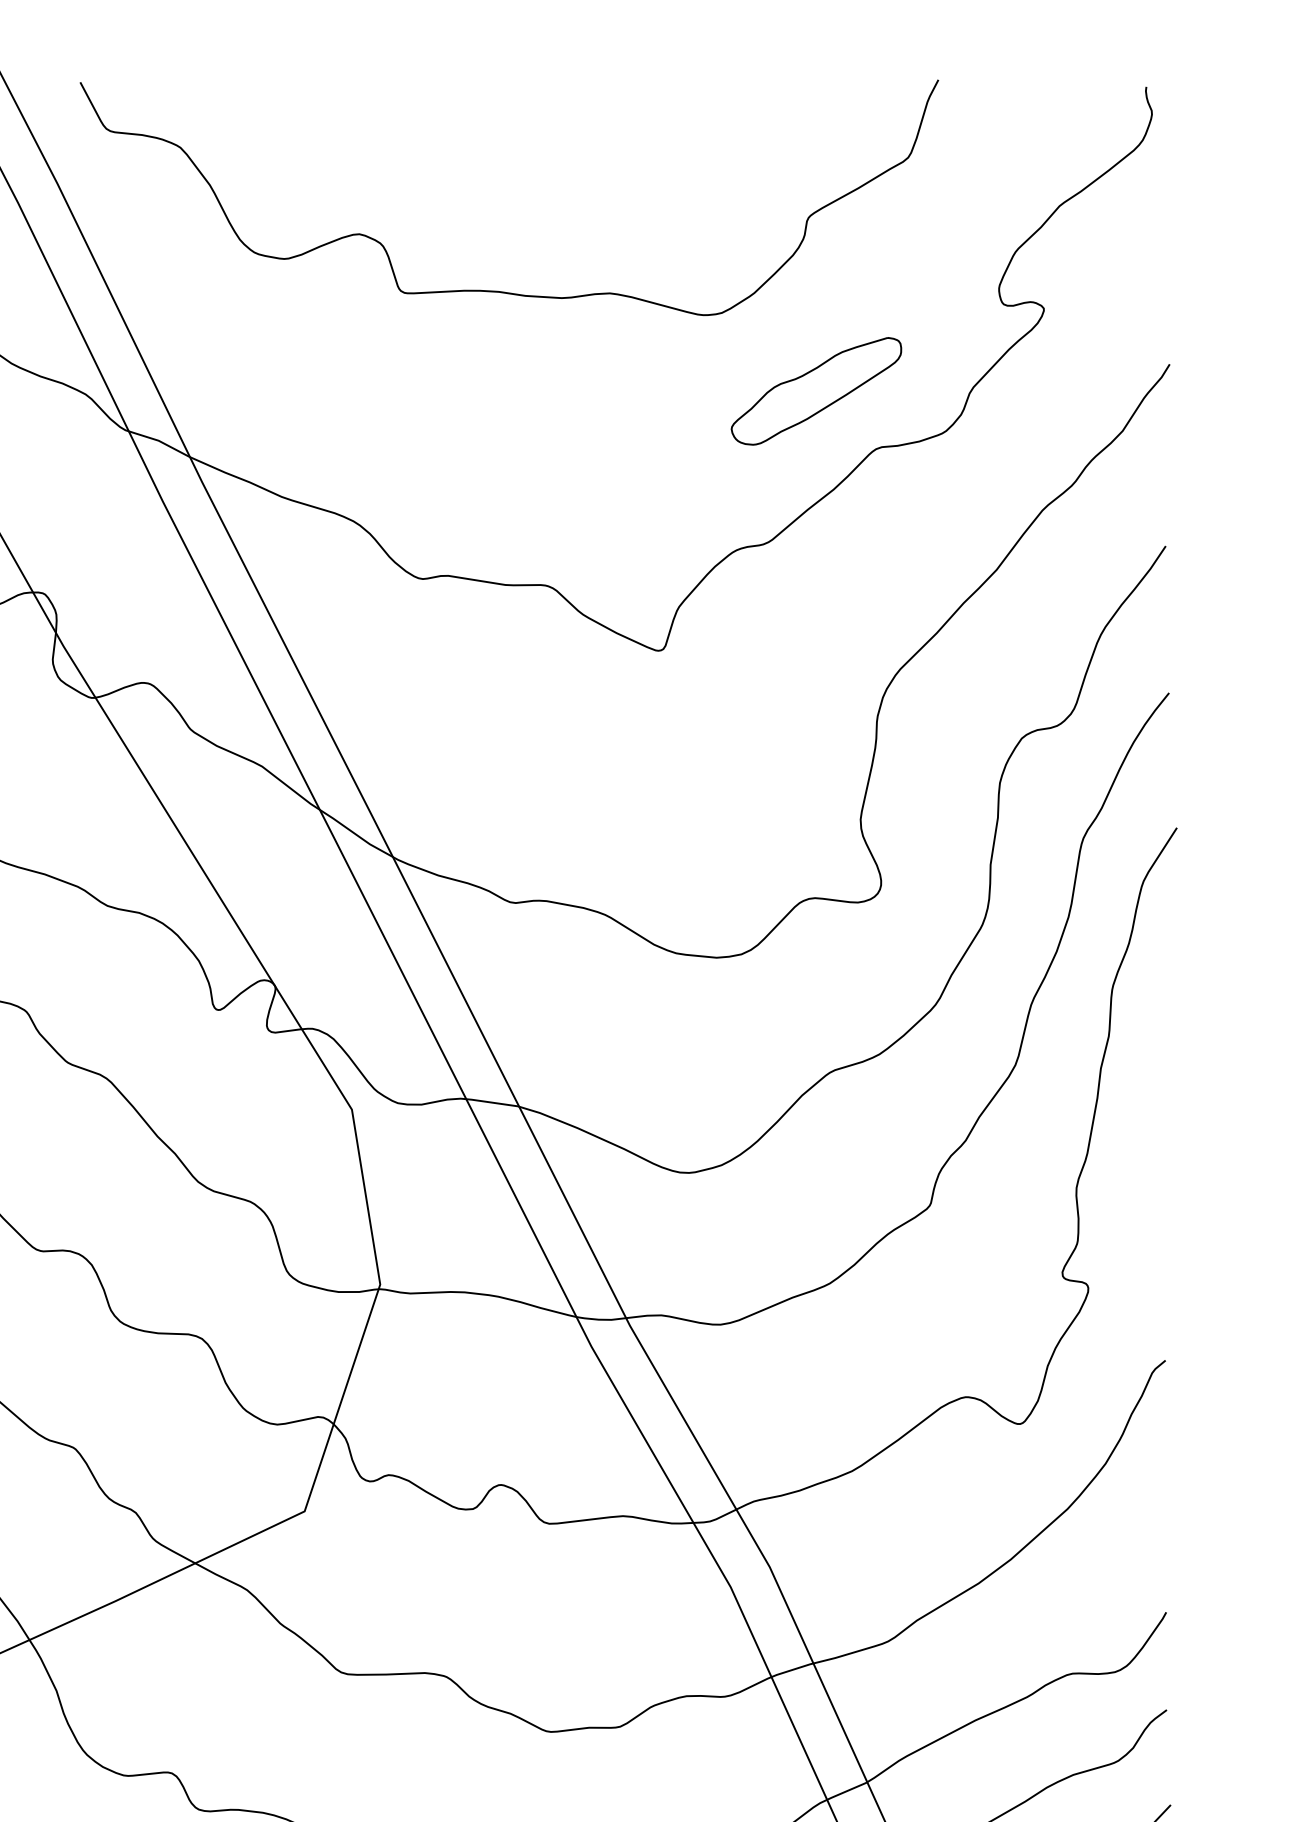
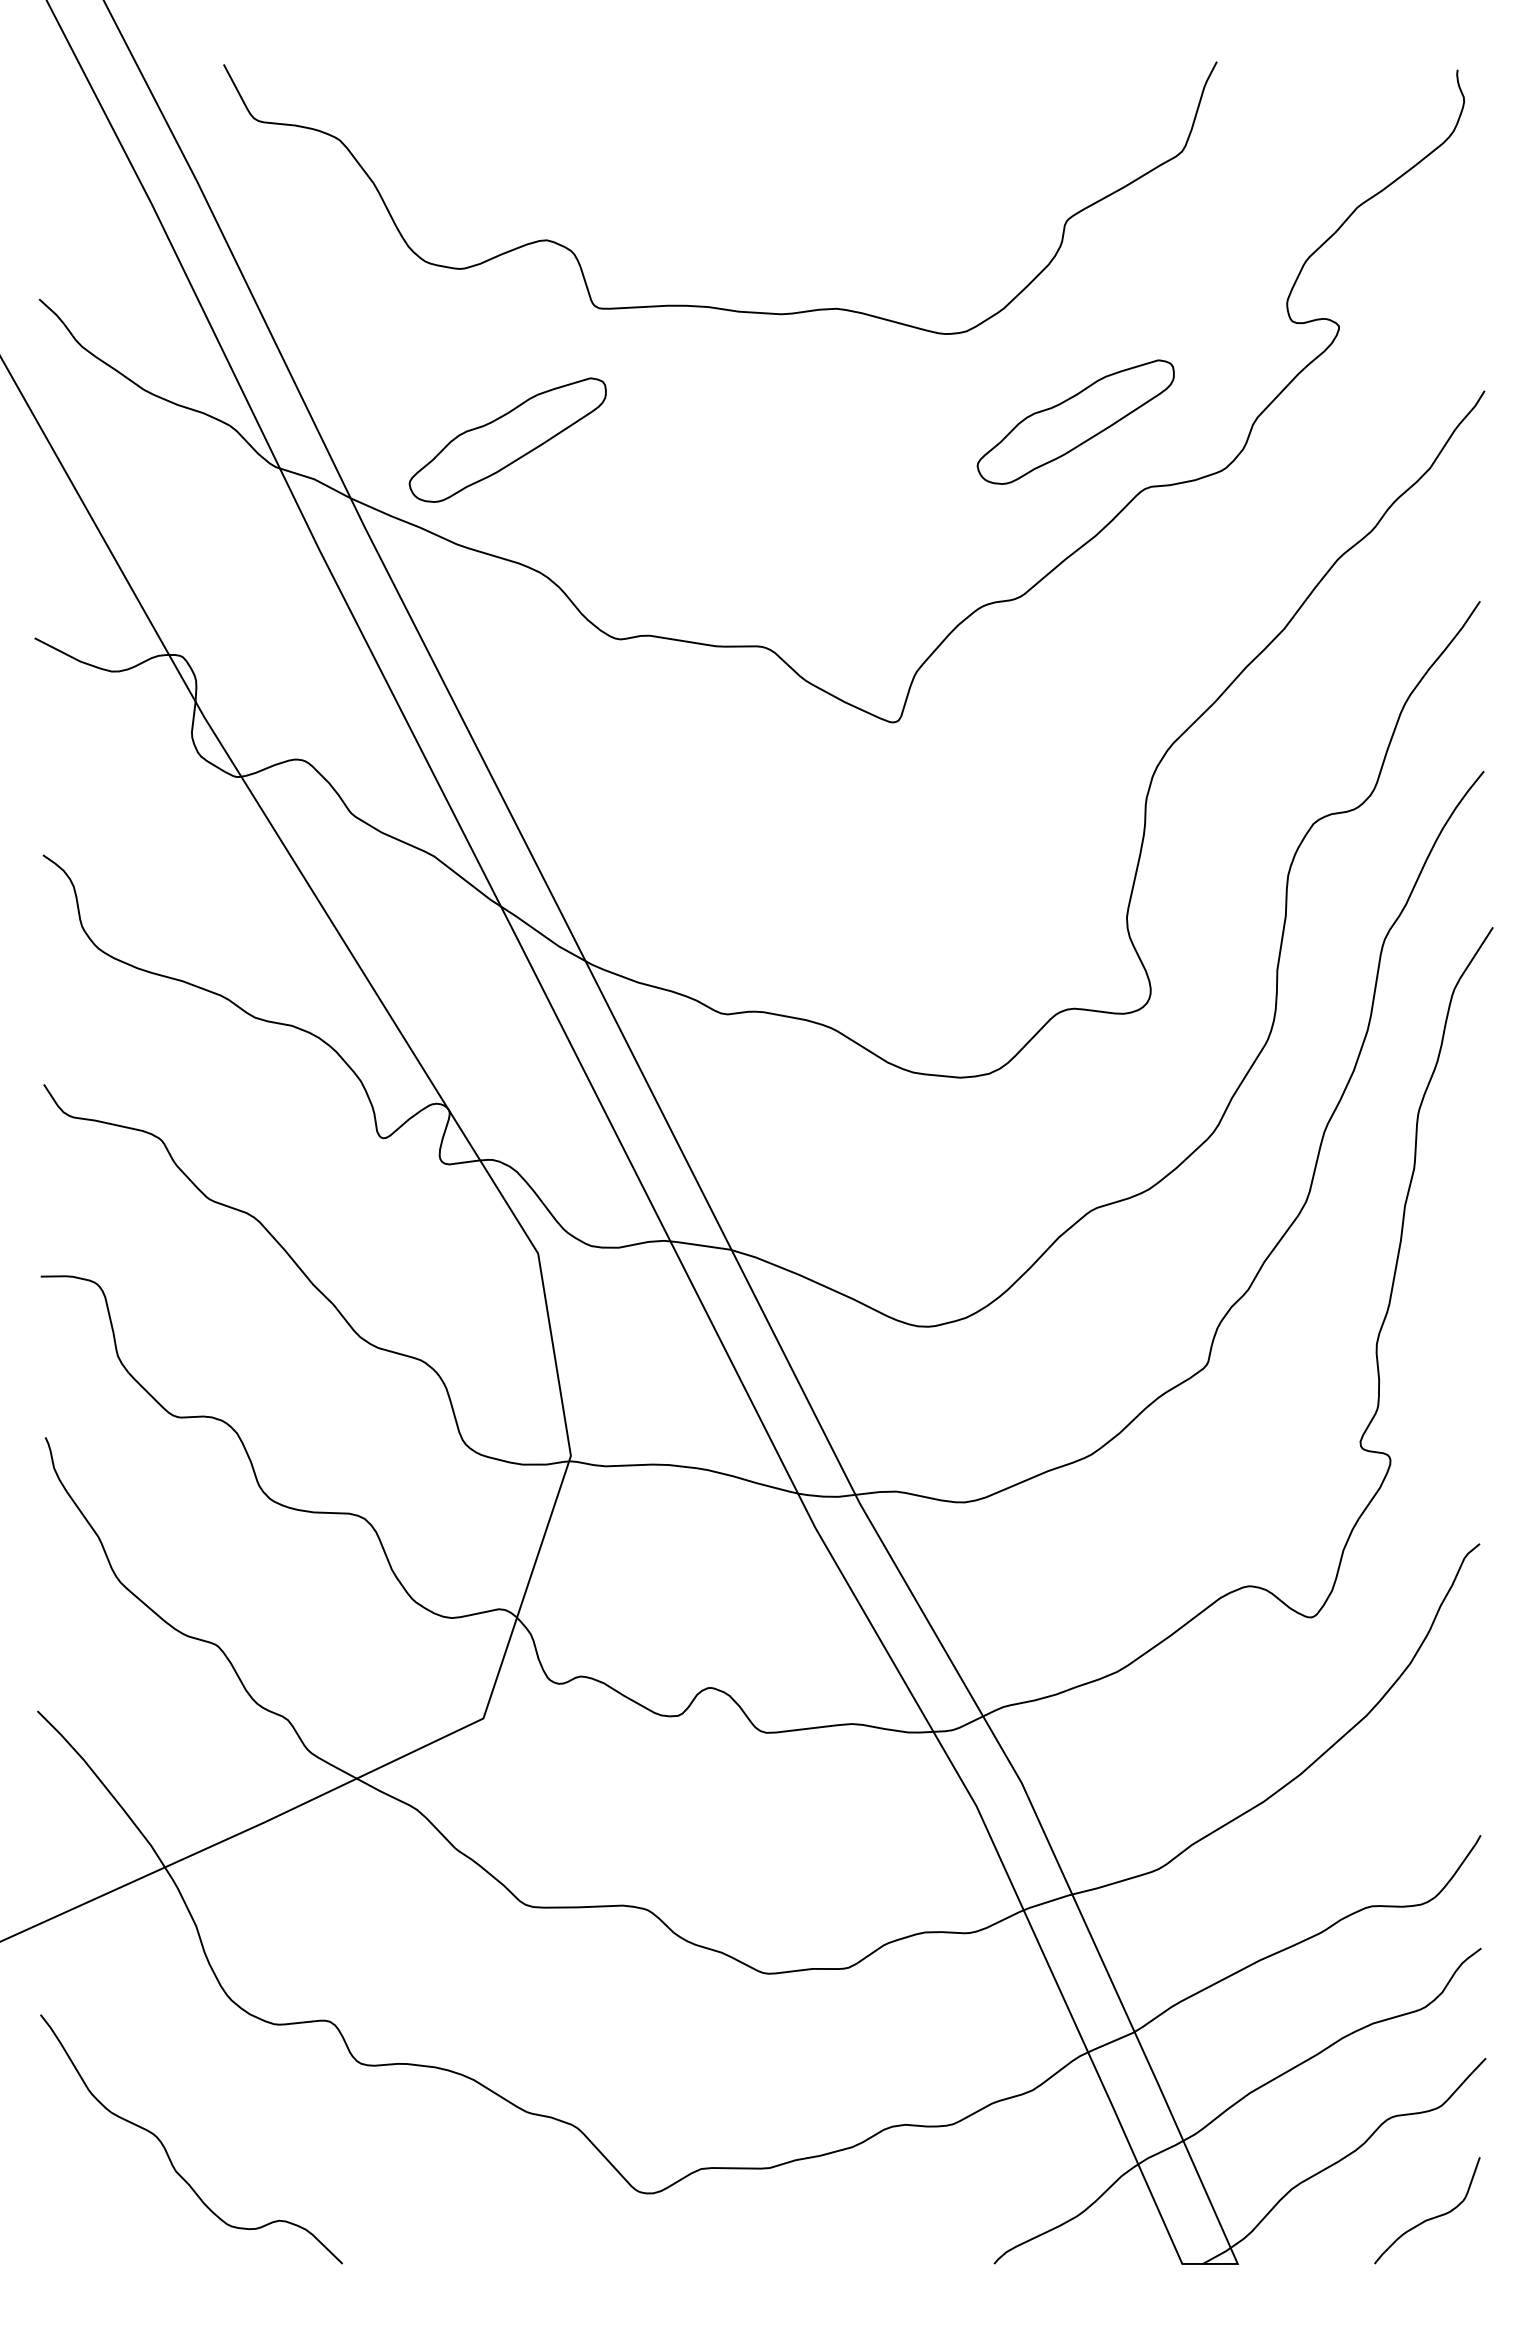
part: (325, 406) -> (507, 439), added

